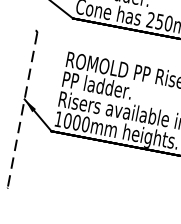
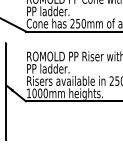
line: (22, 110) -> (6, 92), dashed -> solid

